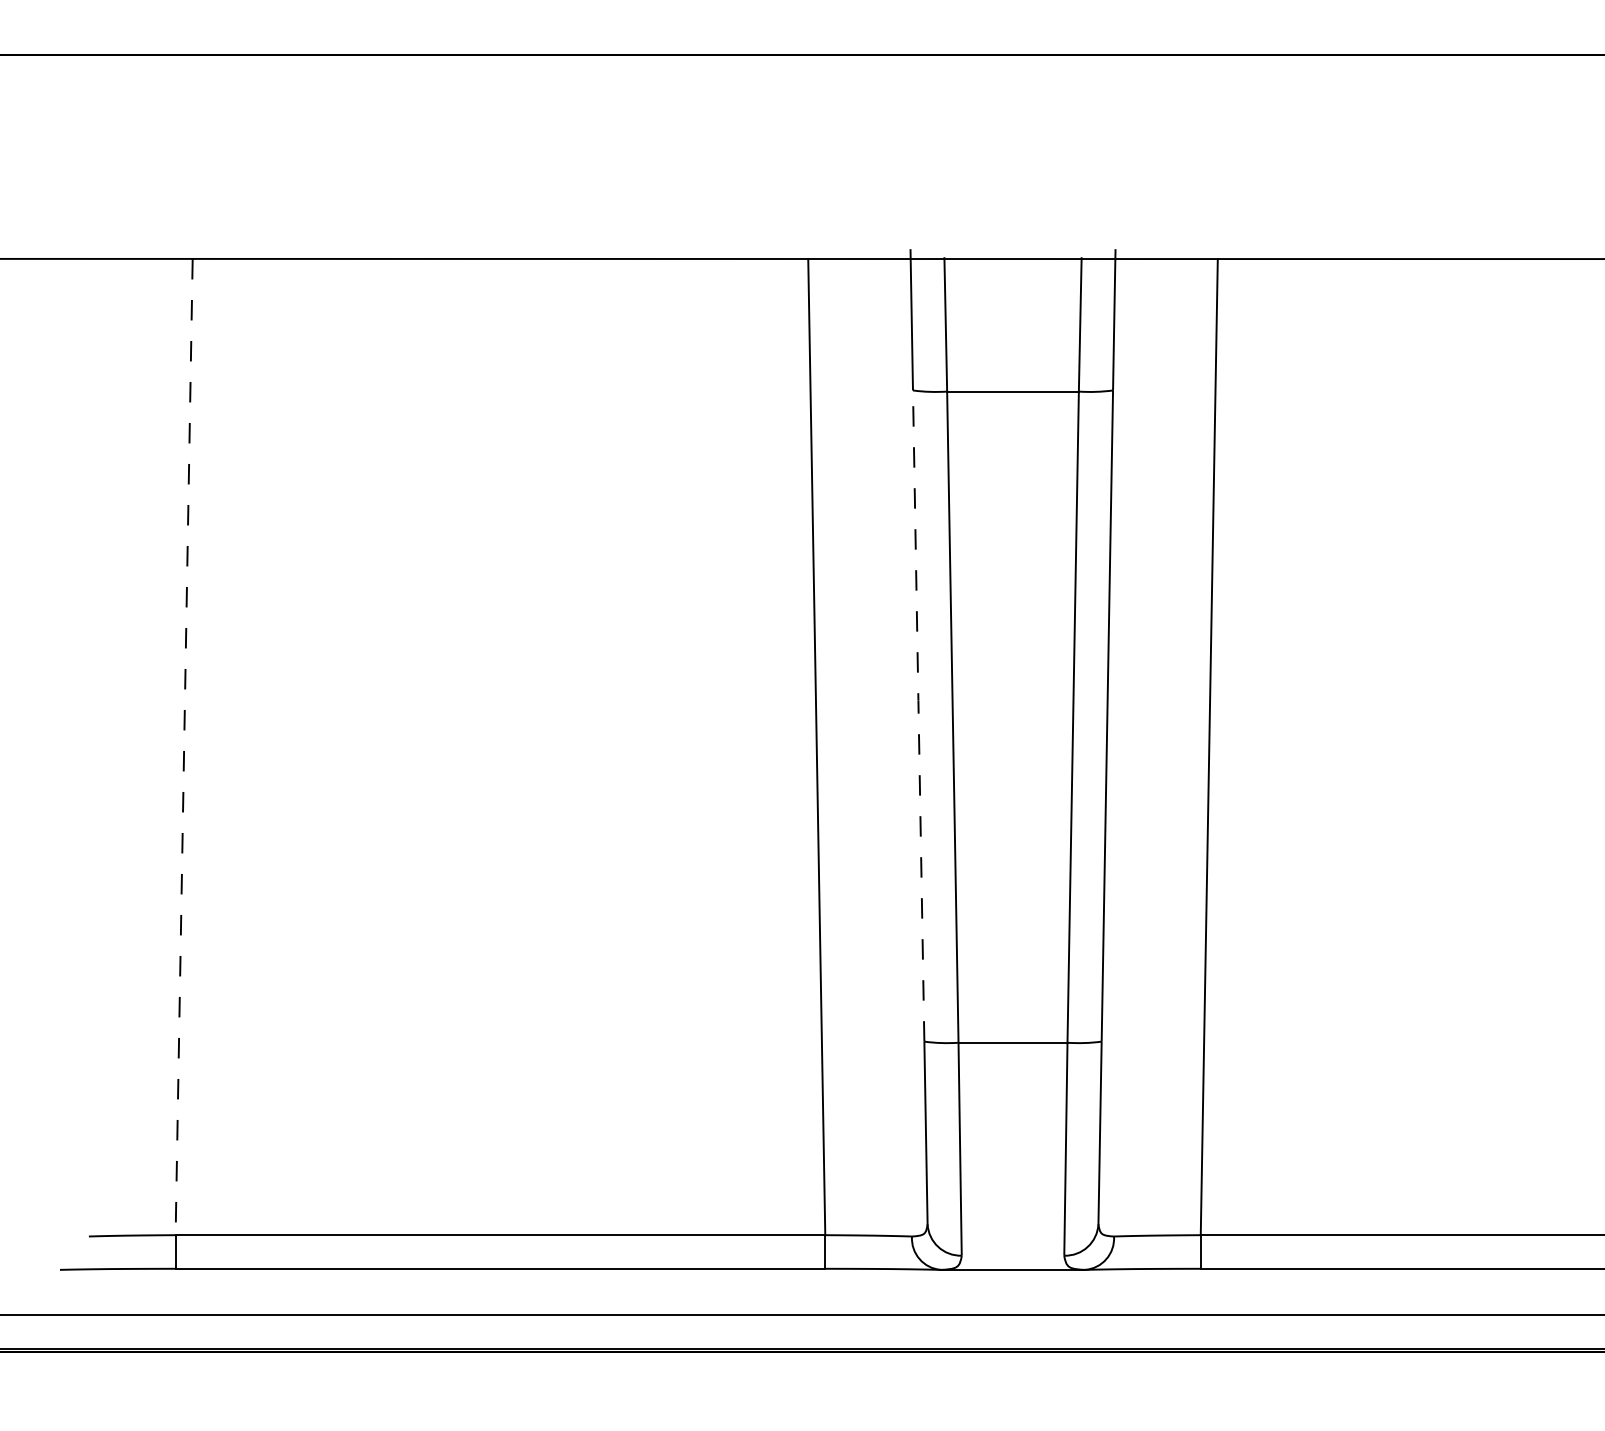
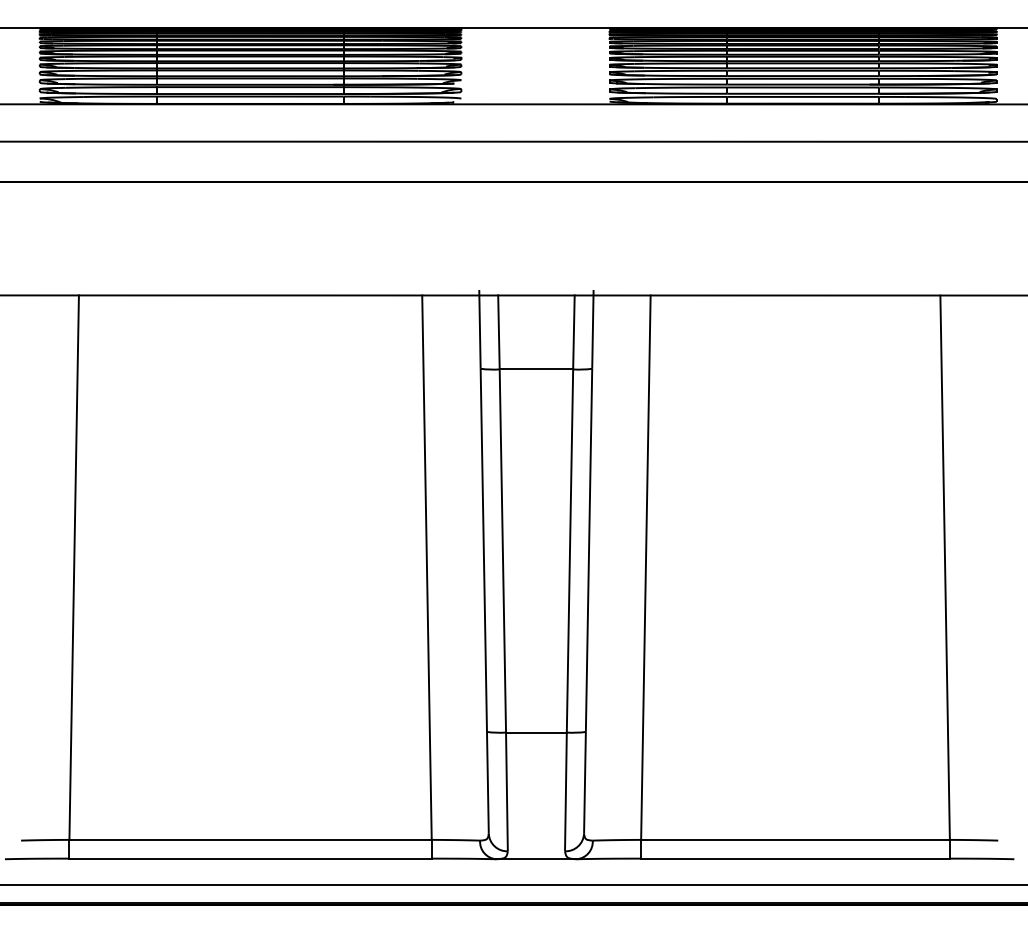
line: (918, 716) -> (483, 550), dashed -> solid
line: (184, 748) -> (74, 568), dashed -> solid

